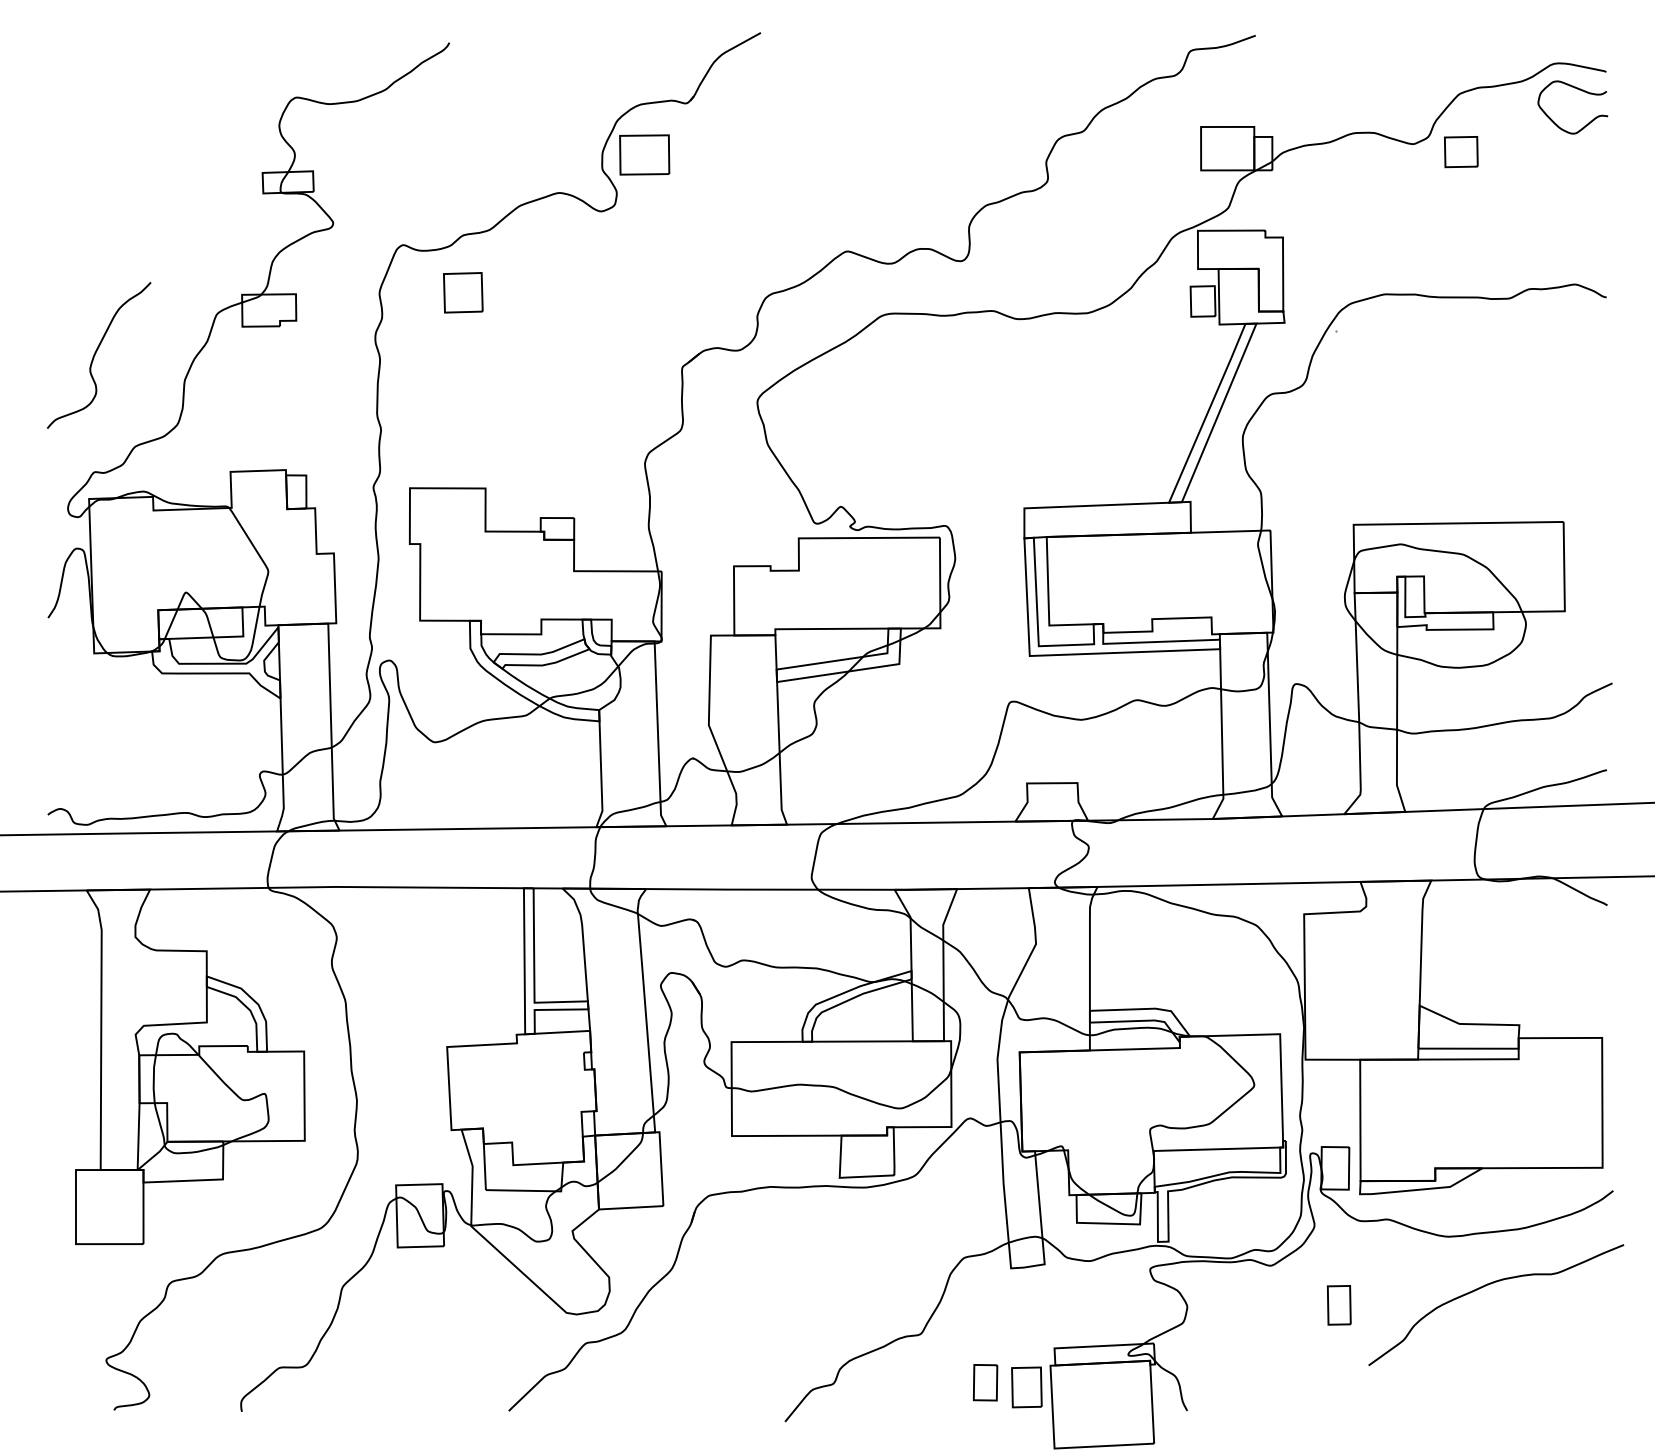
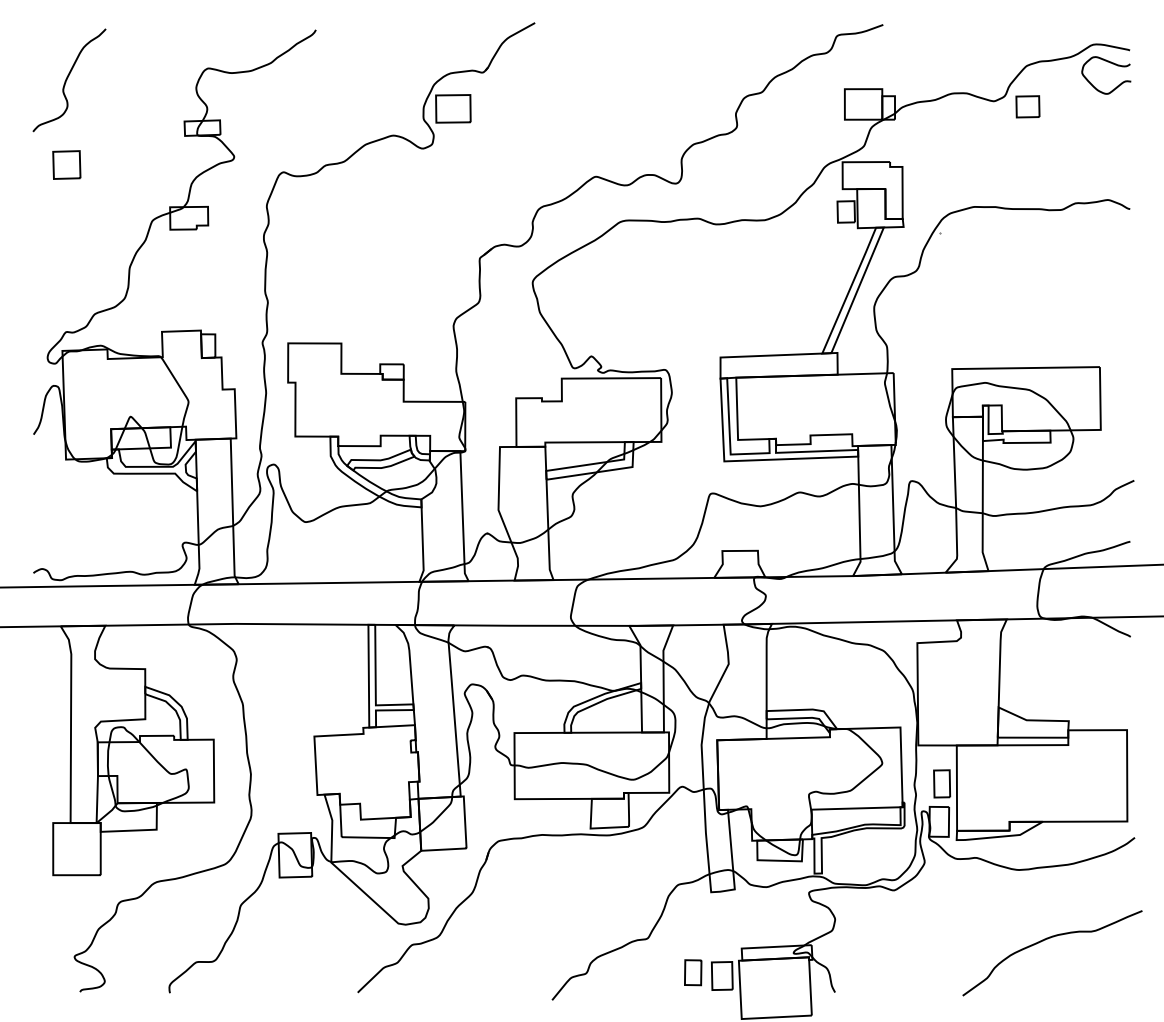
part: (463, 292) -> (66, 164), moved
curve: (96, 353) -> (67, 78), moved
curve: (1486, 1286) -> (1045, 940), moved
part: (1338, 1305) -> (941, 783), moved

